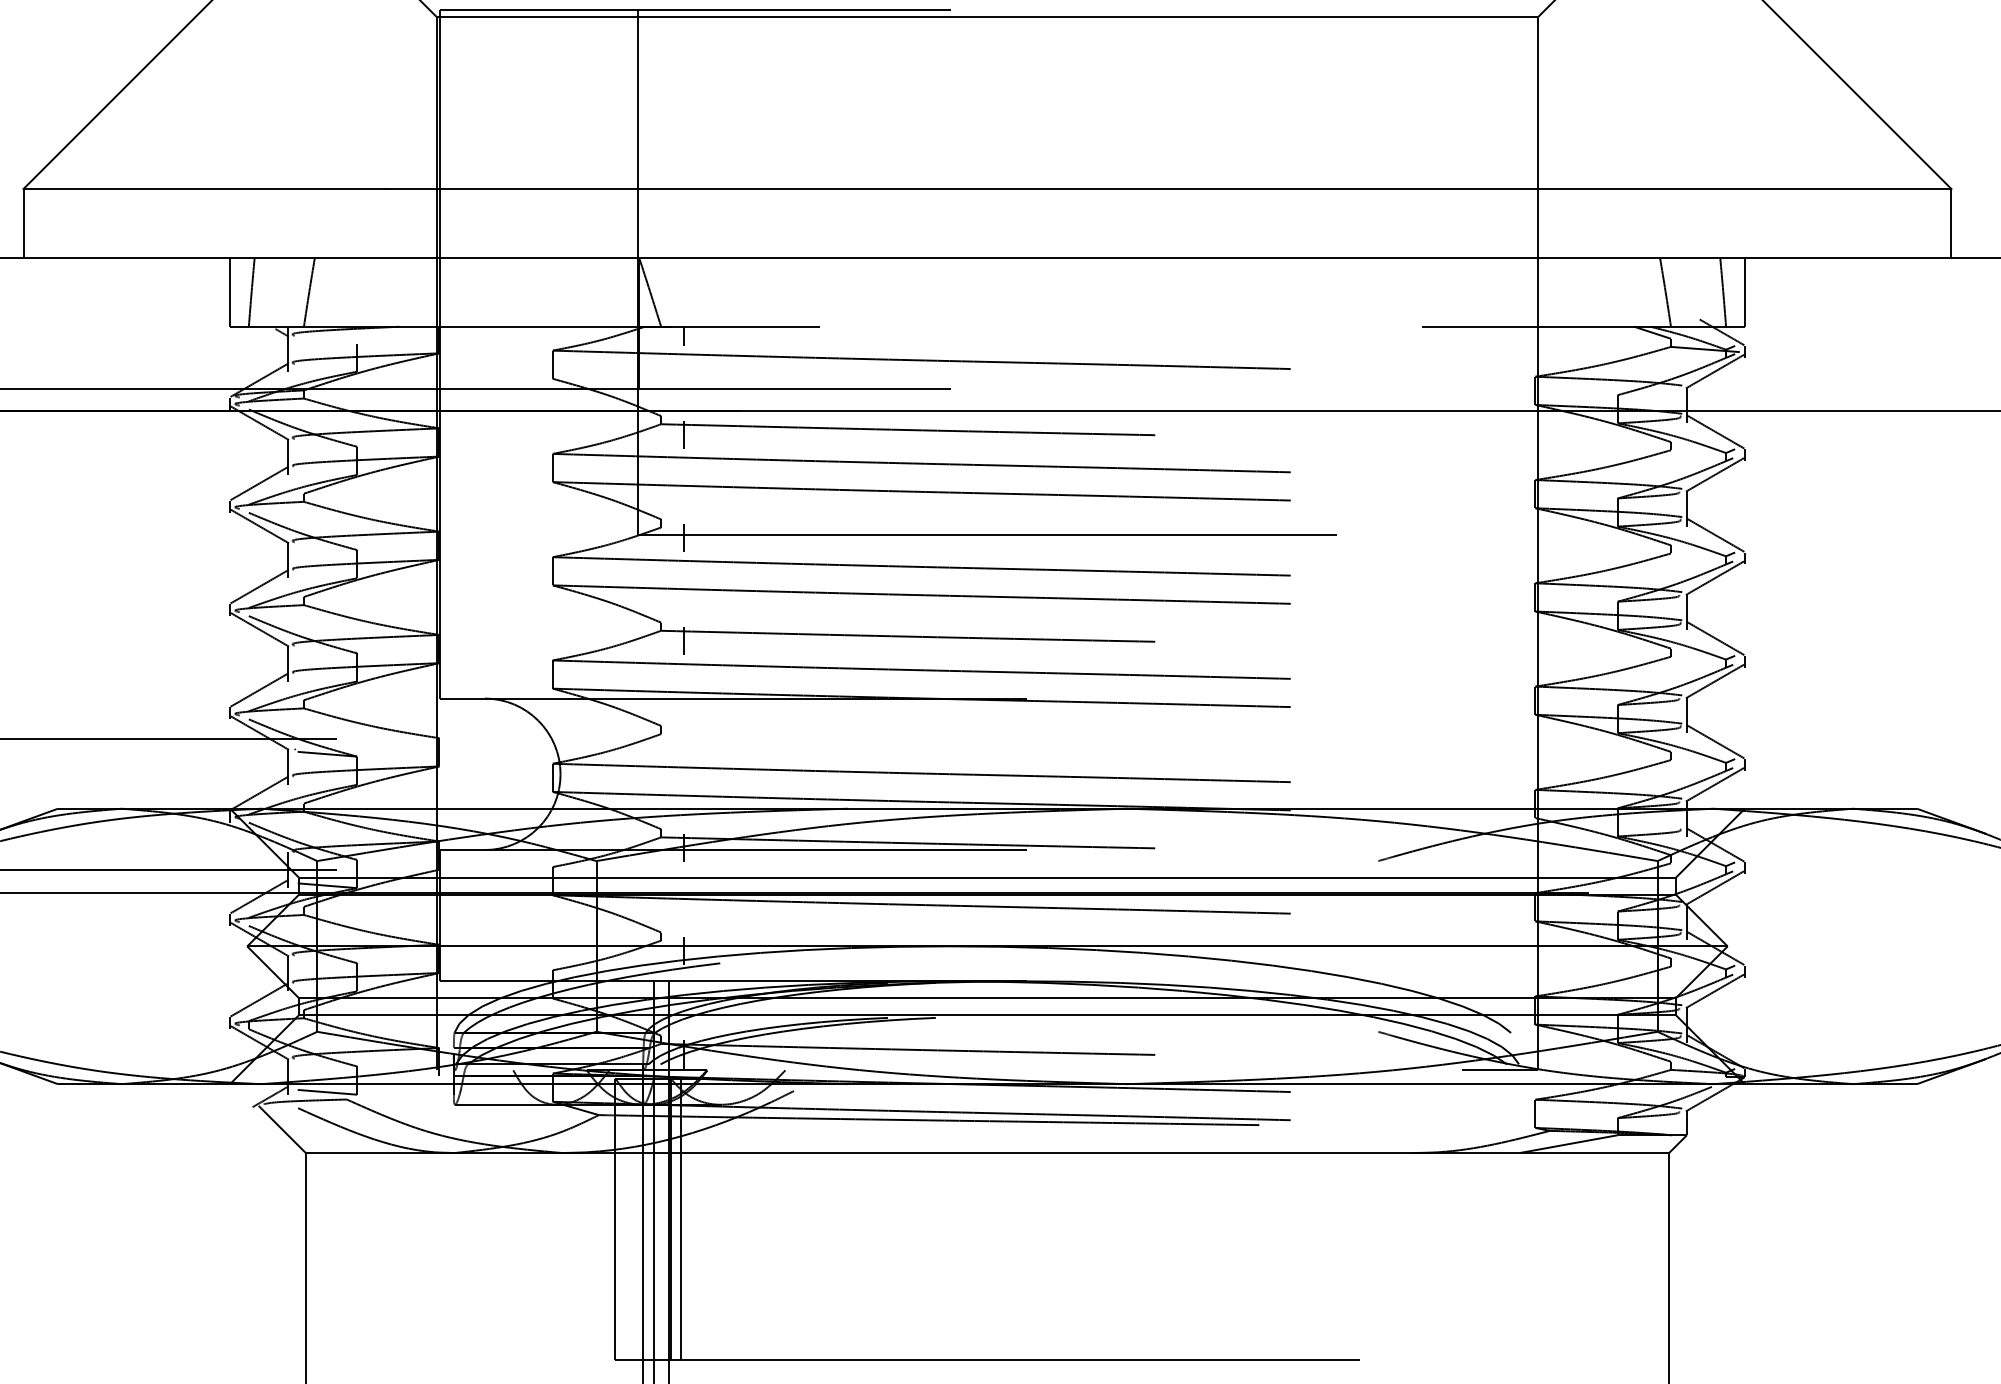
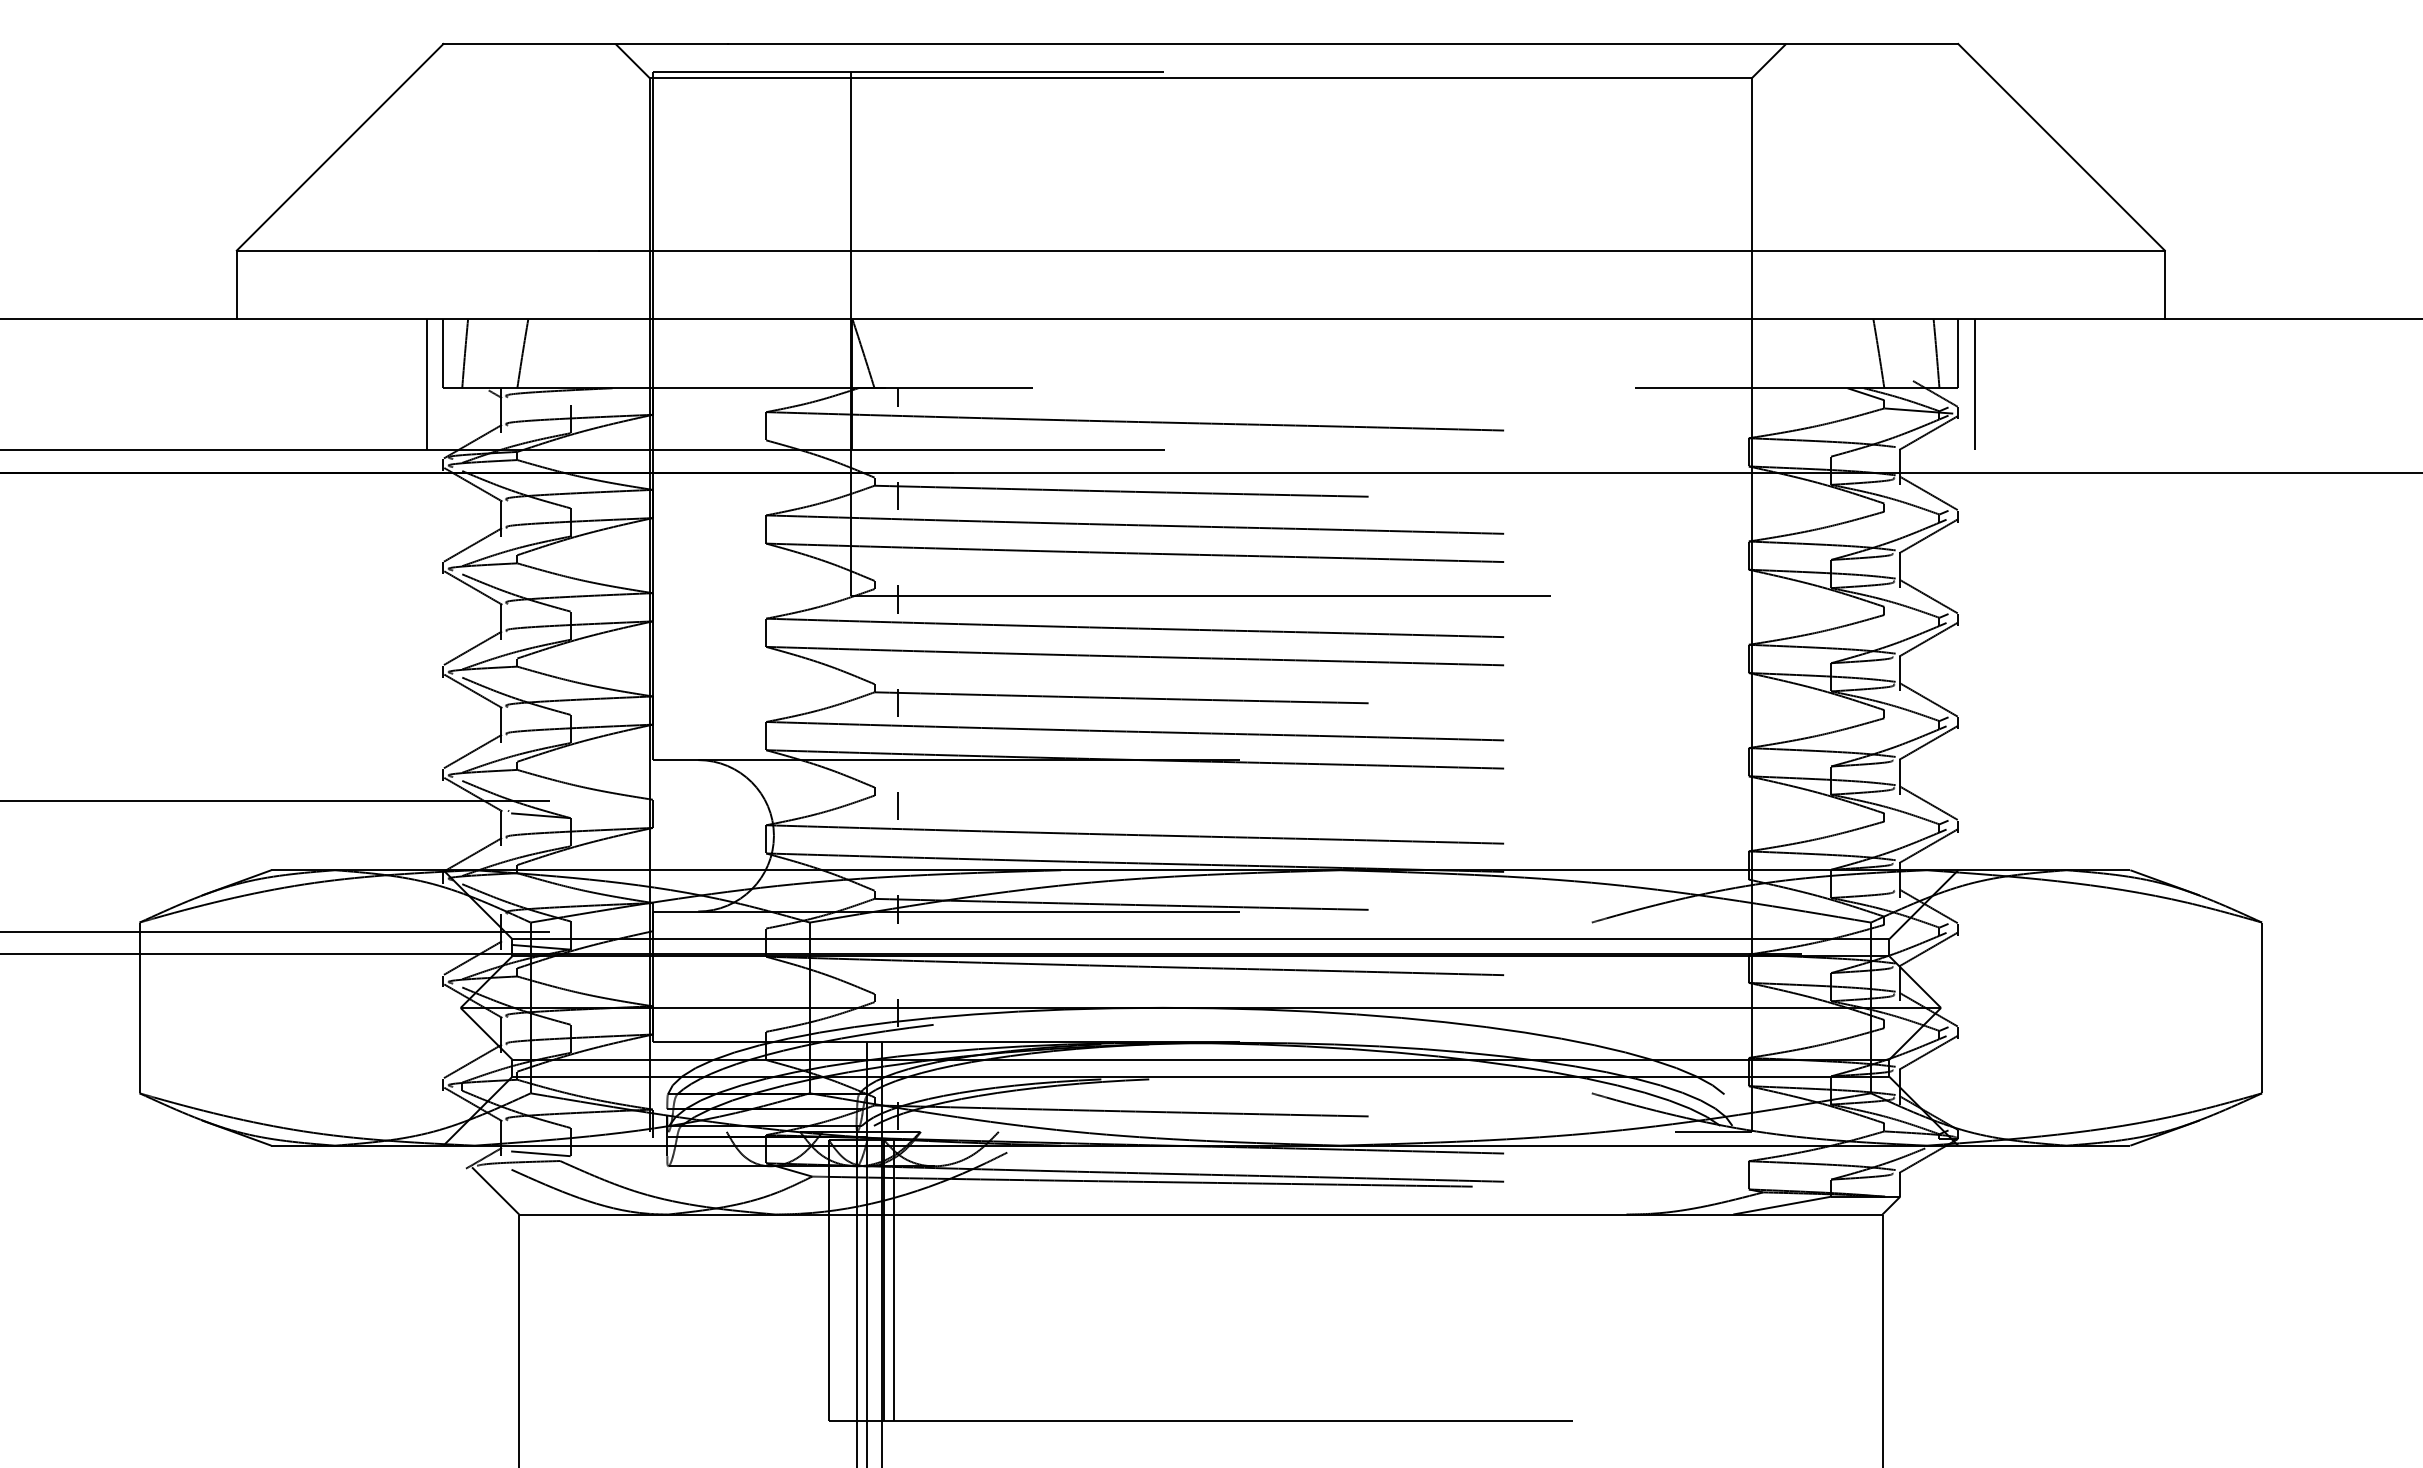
line: (213, 322) -> (426, 384), added
line: (1761, 322) -> (1974, 384), added
line: (684, 744) -> (897, 806), added

